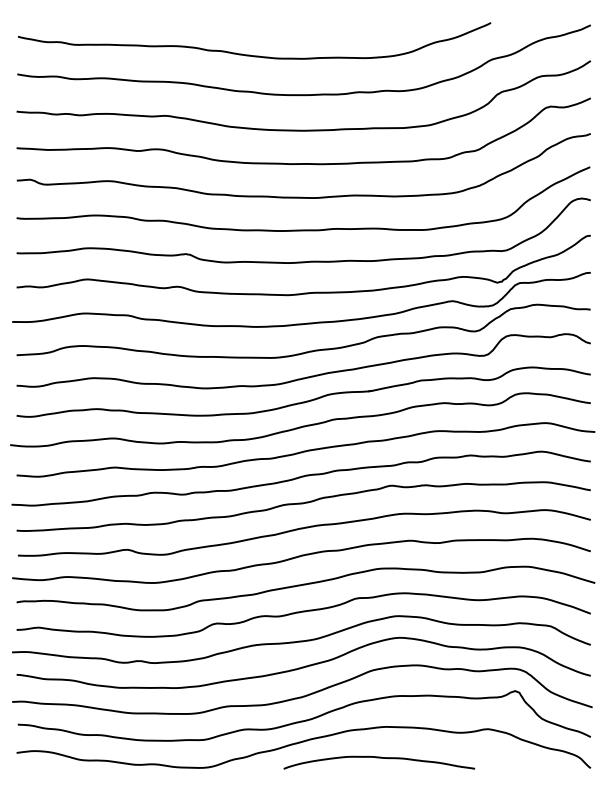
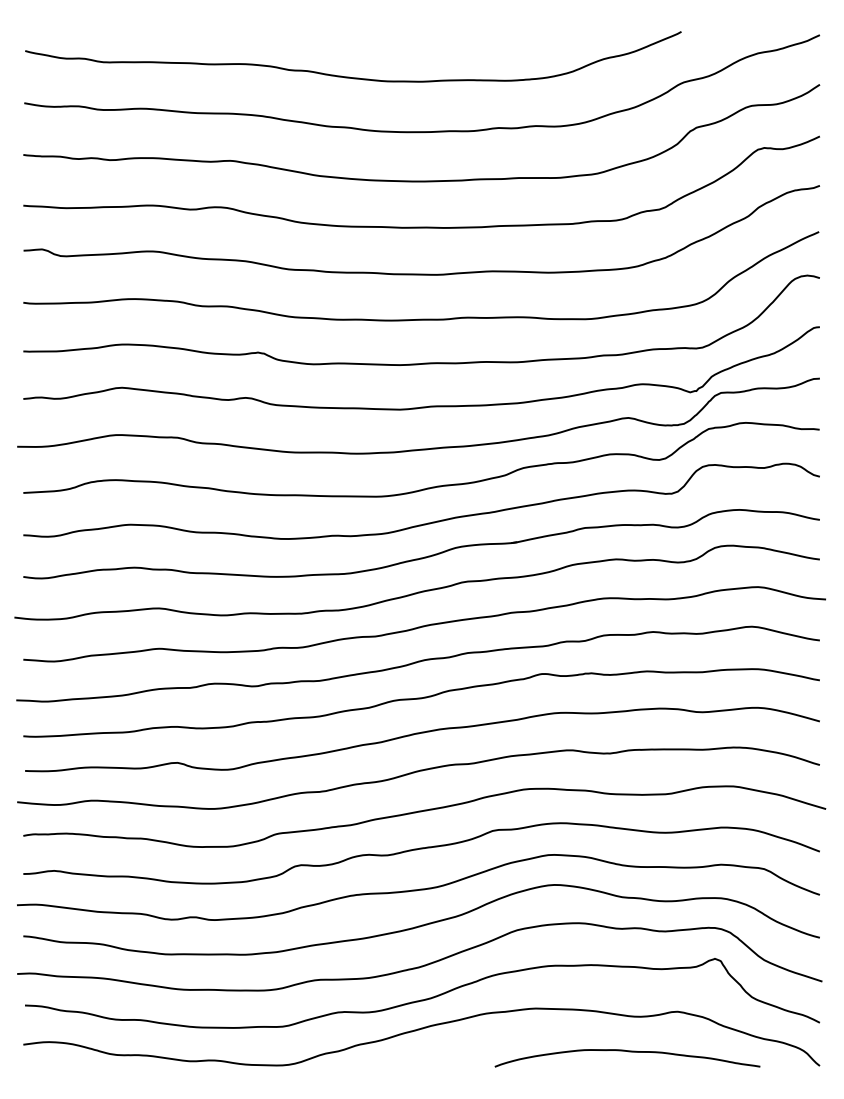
curve: (380, 758) -> (628, 1052), moved

